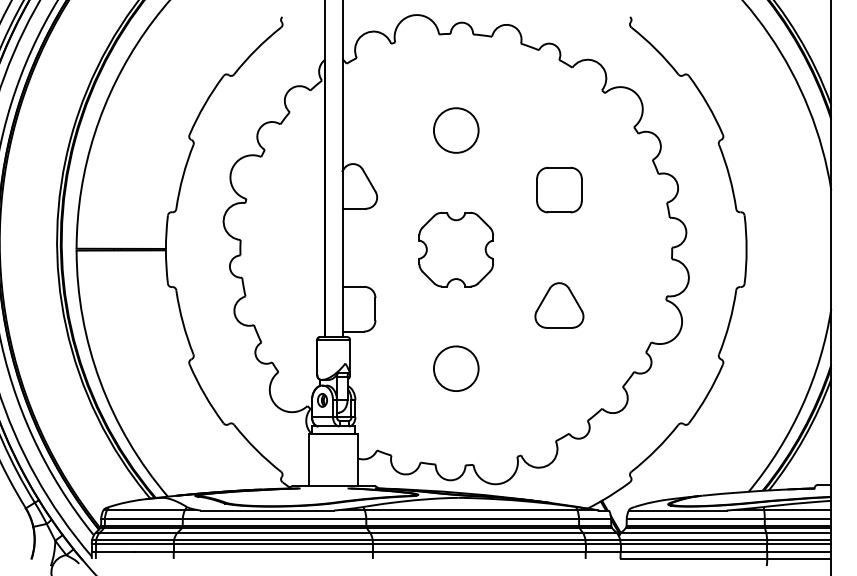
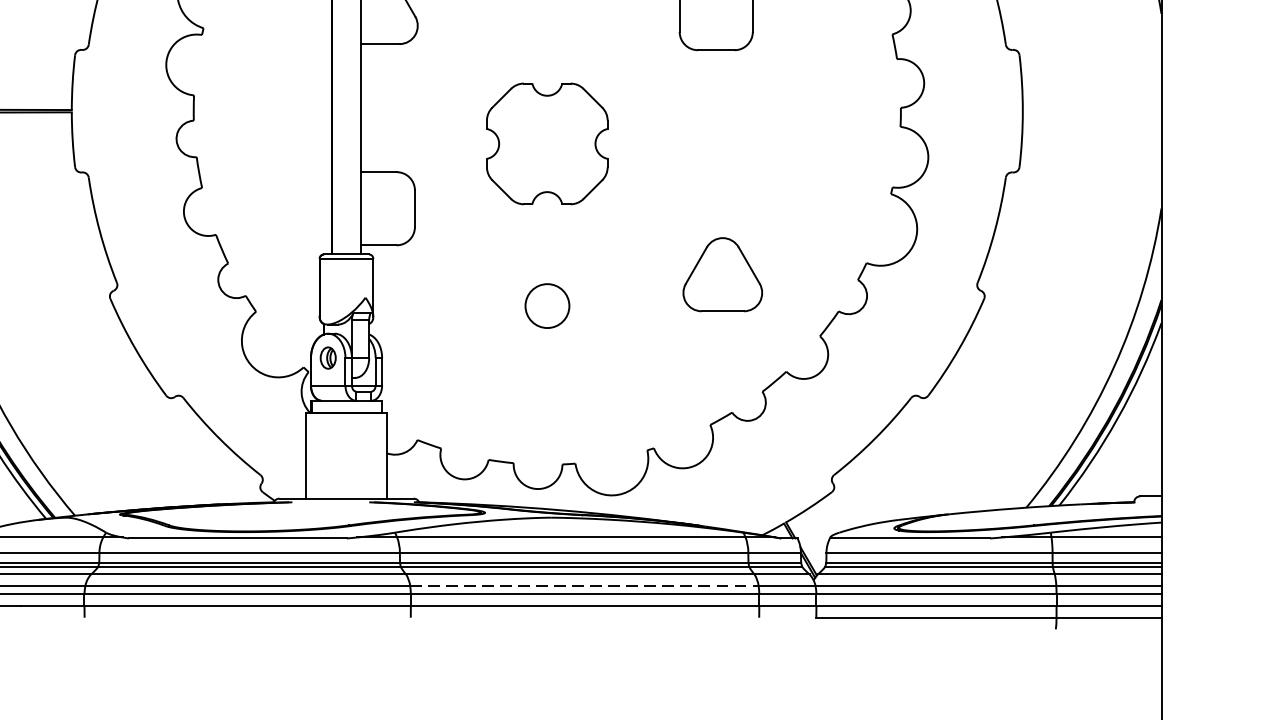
part: (455, 249) -> (546, 143), moved
part: (559, 305) -> (722, 274), moved
circle: (456, 368) -> (547, 305), size x0.6
line: (479, 539) -> (585, 585), solid -> dashed

